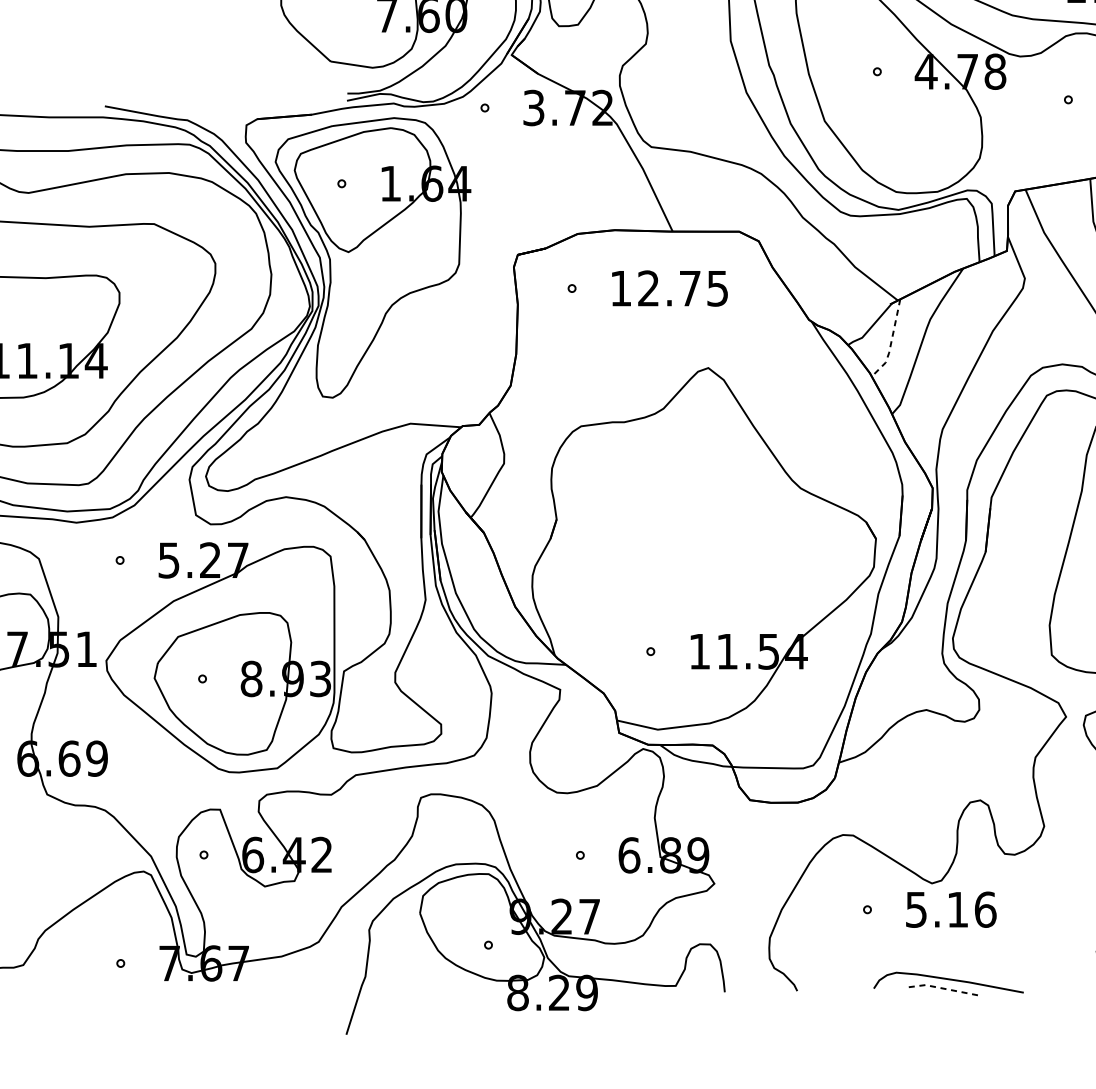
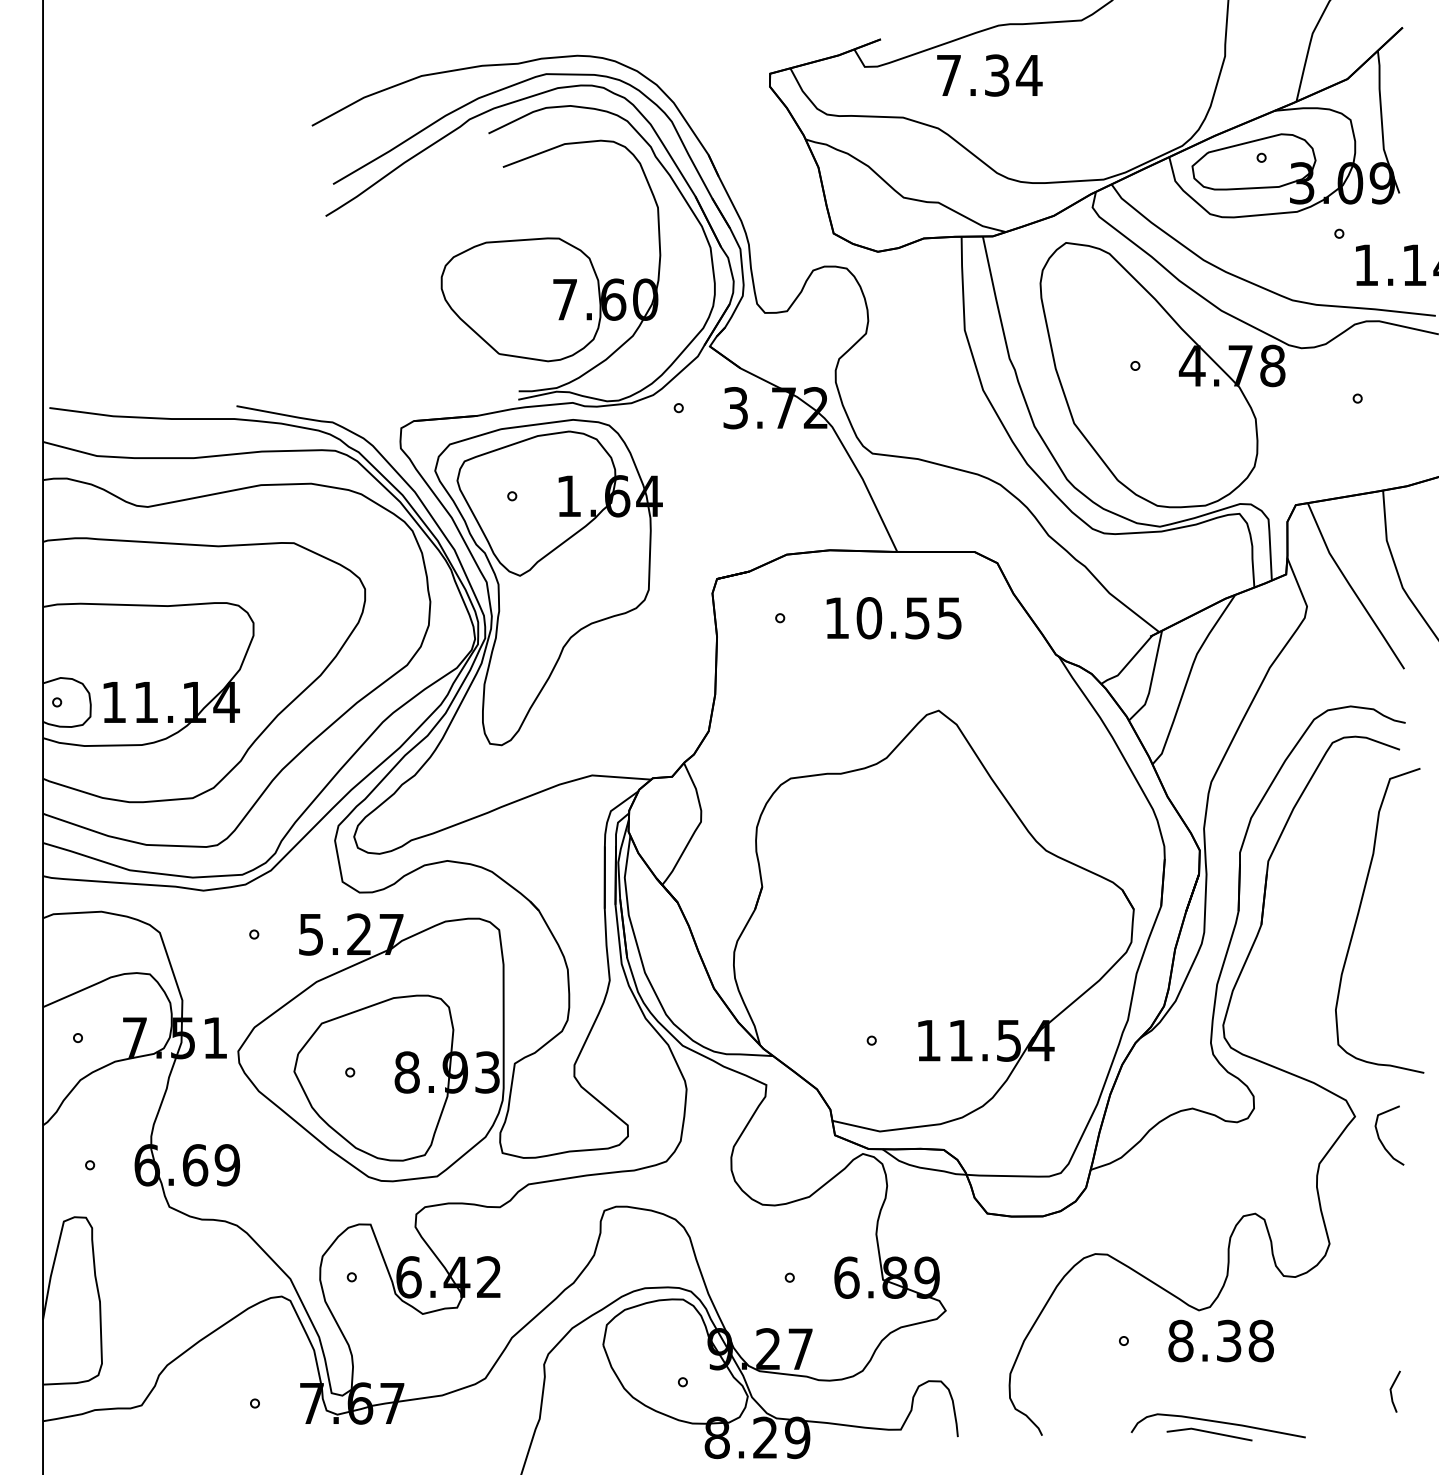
text: (668, 288) -> (892, 618), 12.75 -> 10.55
line: (891, 342) -> (1151, 680), dashed -> solid
text: (951, 909) -> (1221, 1340), 5.16 -> 8.38
line: (940, 988) -> (1208, 1432), dashed -> solid

